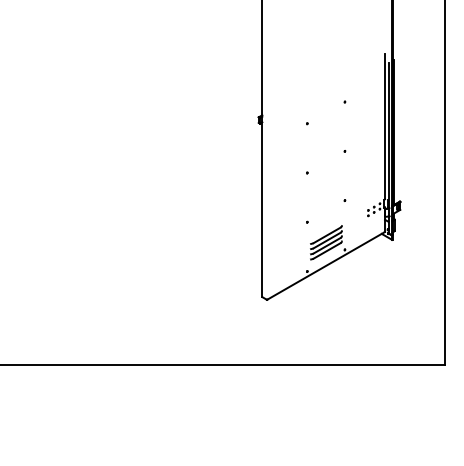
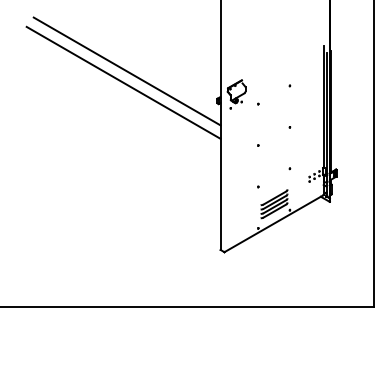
line: (151, 84) -> (127, 71), added
line: (146, 97) -> (123, 82), added
part: (281, 112) -> (236, 94), added

